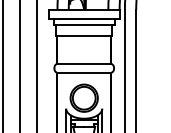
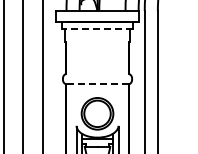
line: (84, 24) -> (97, 28), solid -> dashed
line: (84, 35) -> (97, 41), removed
line: (84, 64) -> (97, 74), removed
line: (84, 72) -> (97, 84), solid -> dashed

